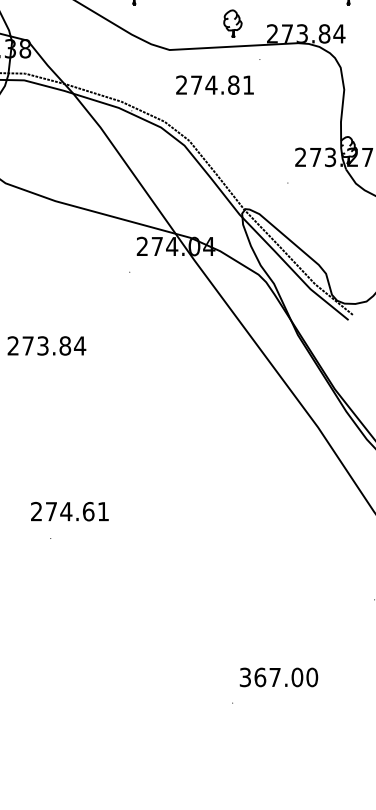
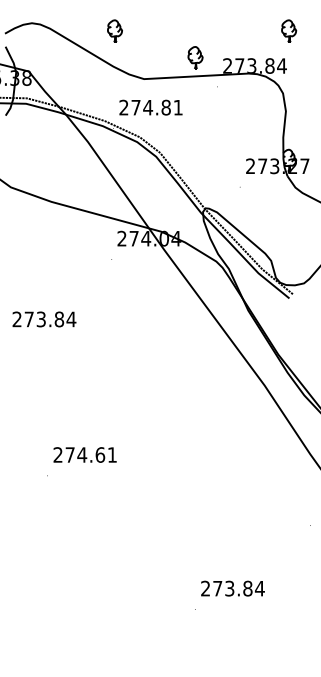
text: (214, 84) -> (150, 107), moved
text: (69, 511) -> (84, 454), moved
text: (278, 677) -> (232, 588), 367.00 -> 273.84

